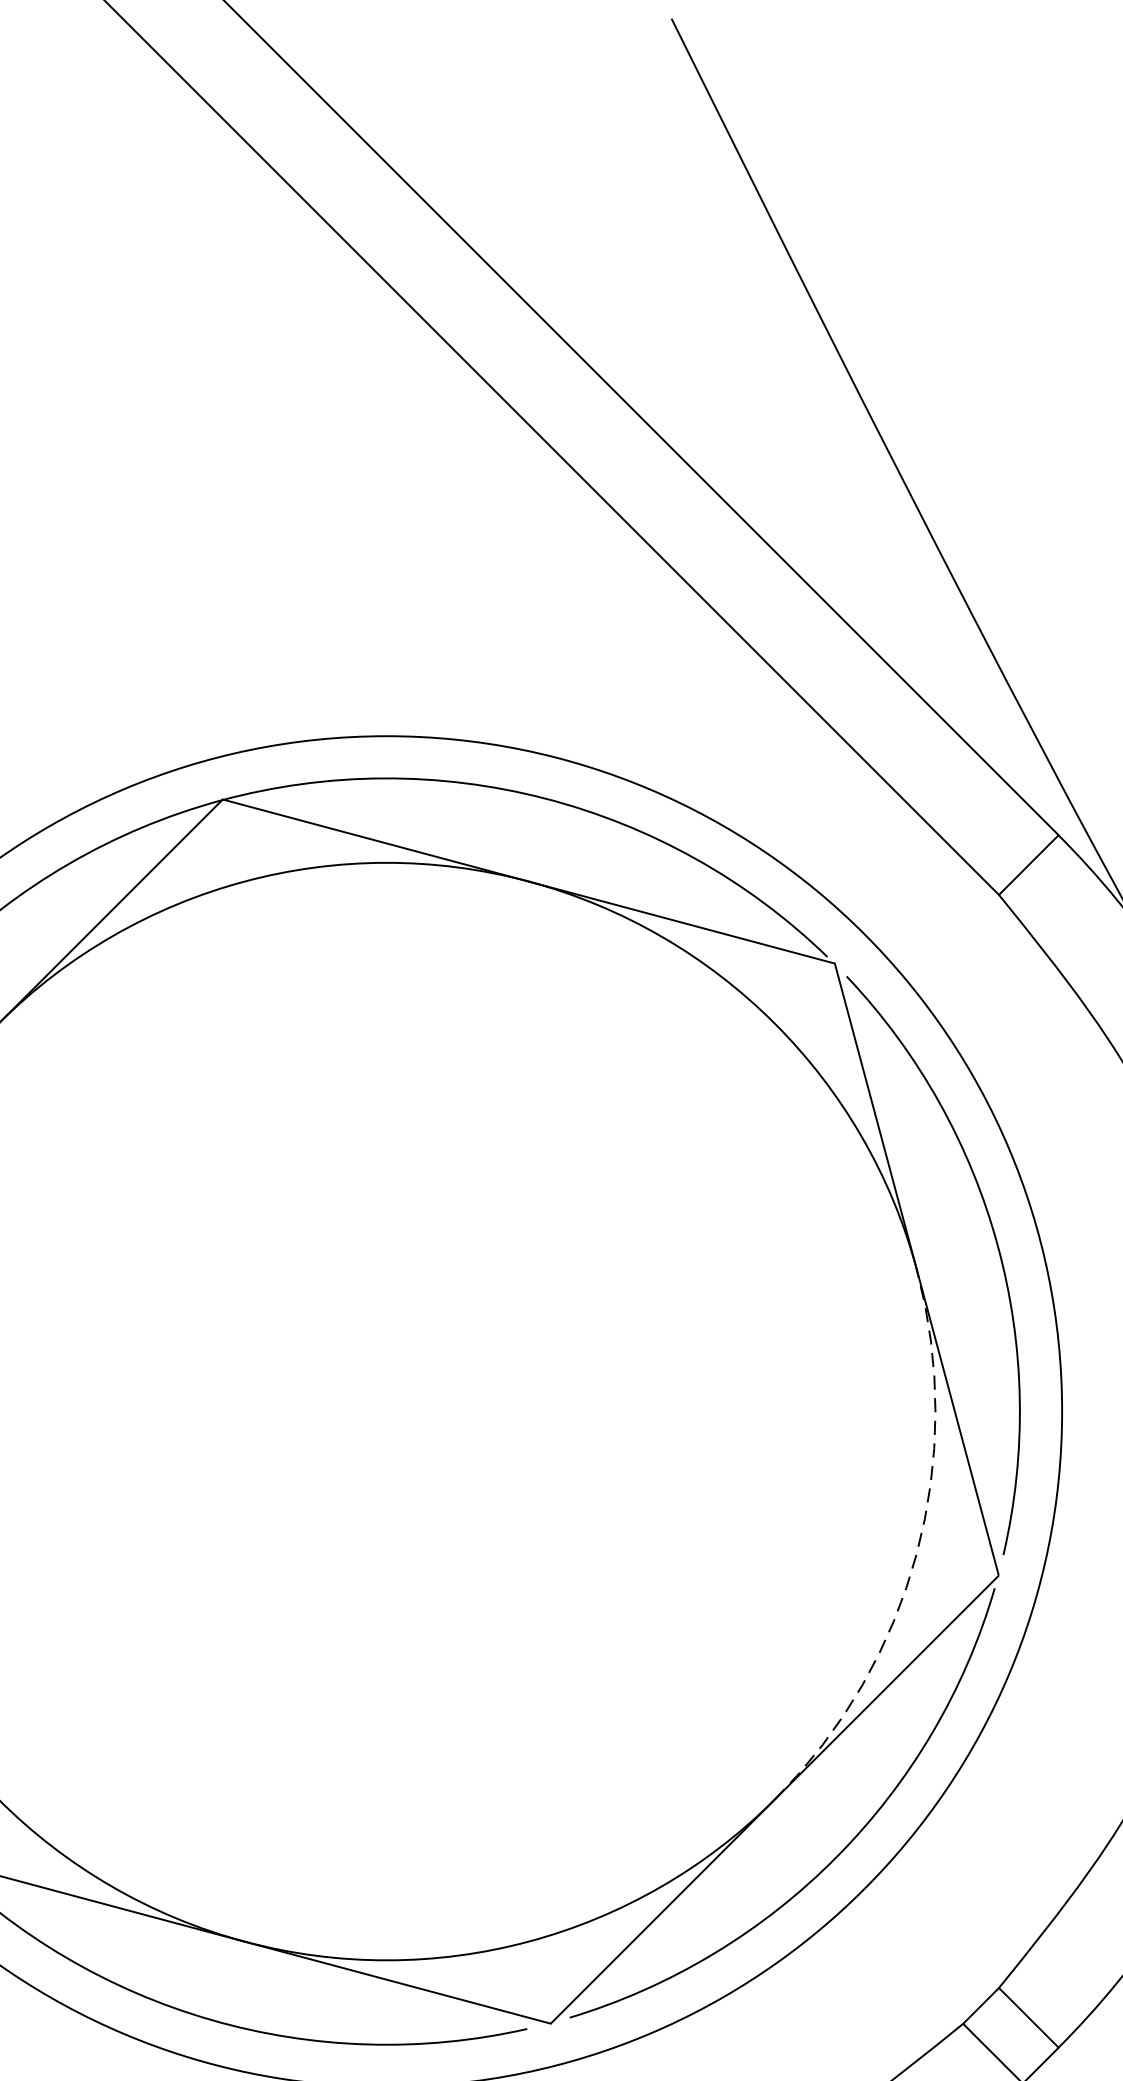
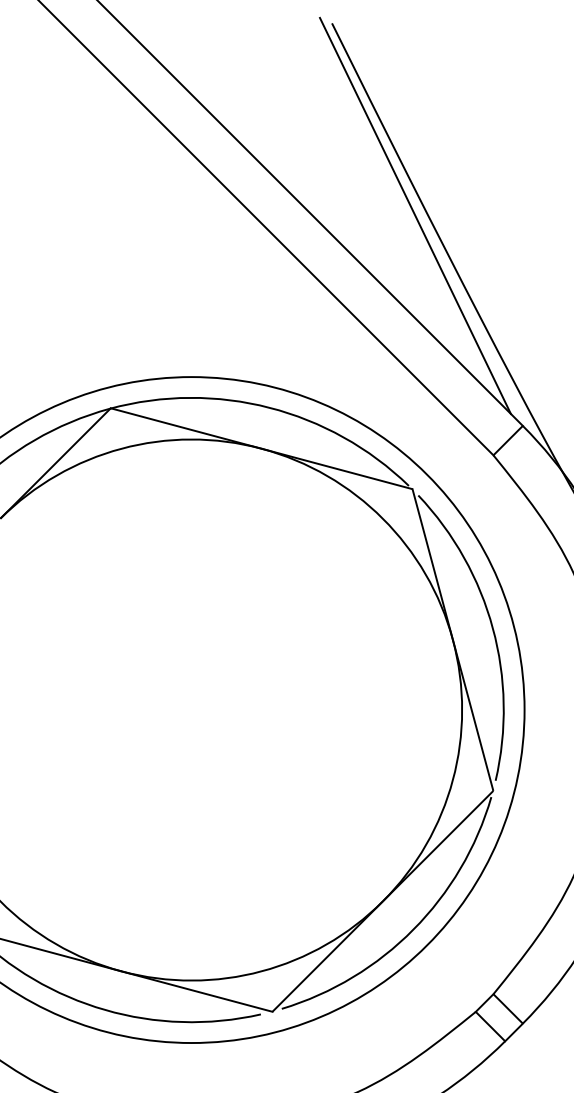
line: (838, 408) -> (414, 215), added
arc: (915, 1554) -> (452, 780), dashed -> solid

